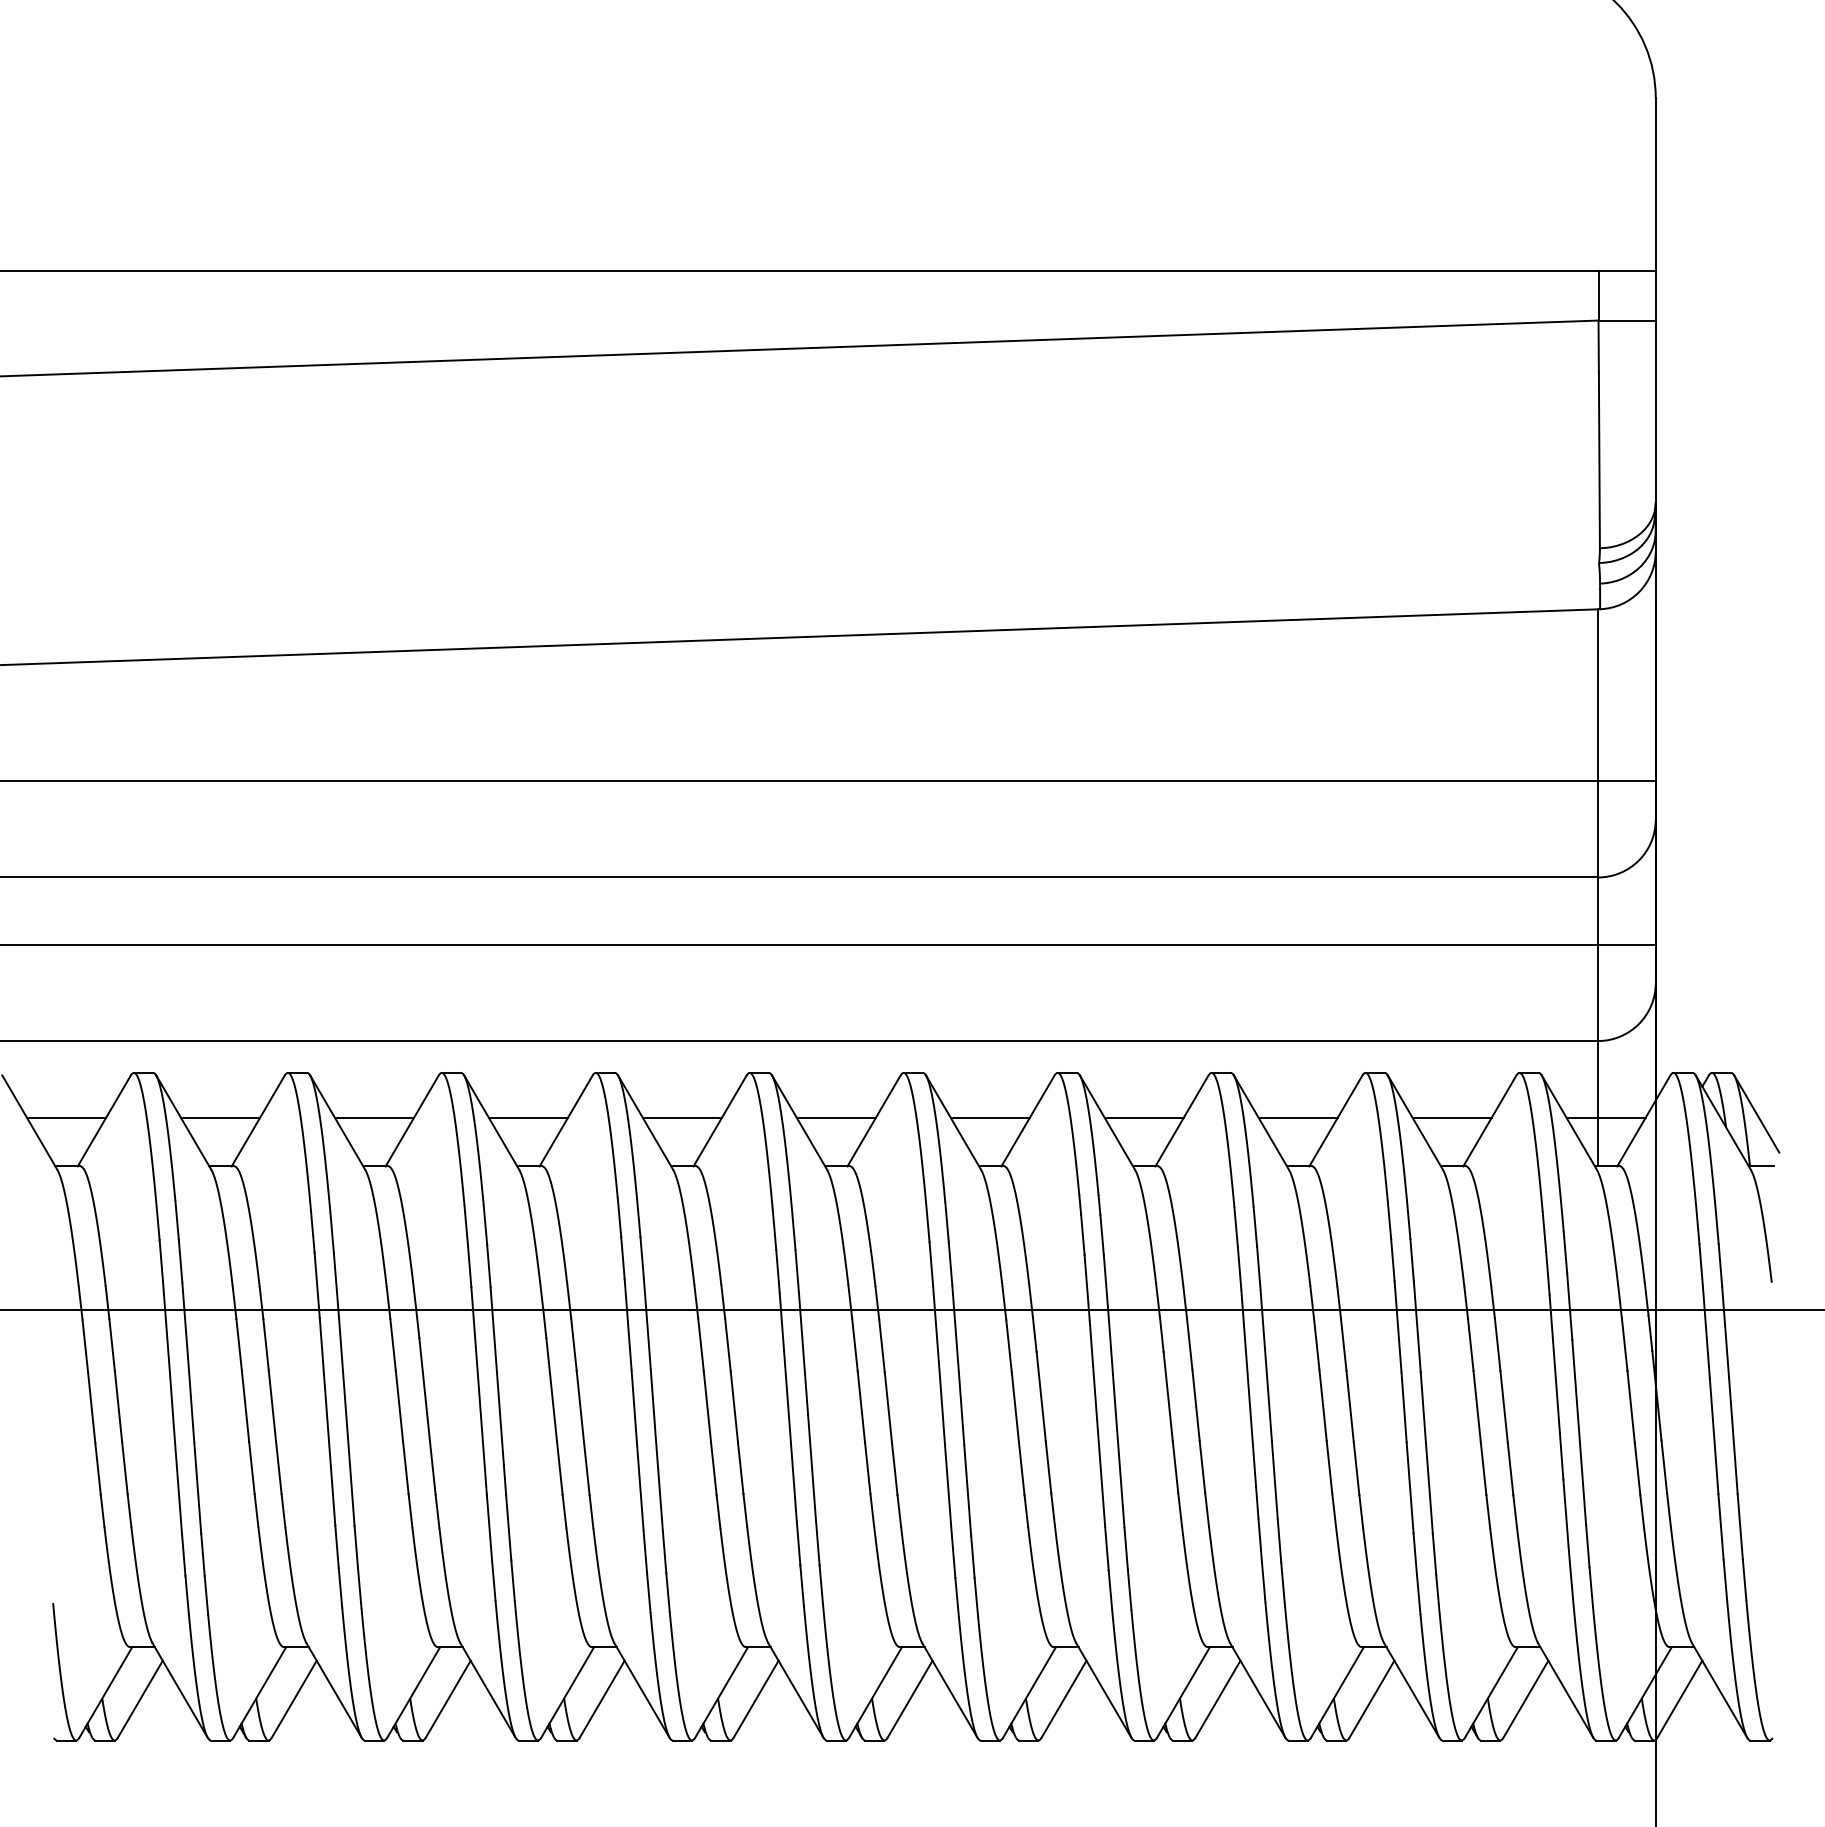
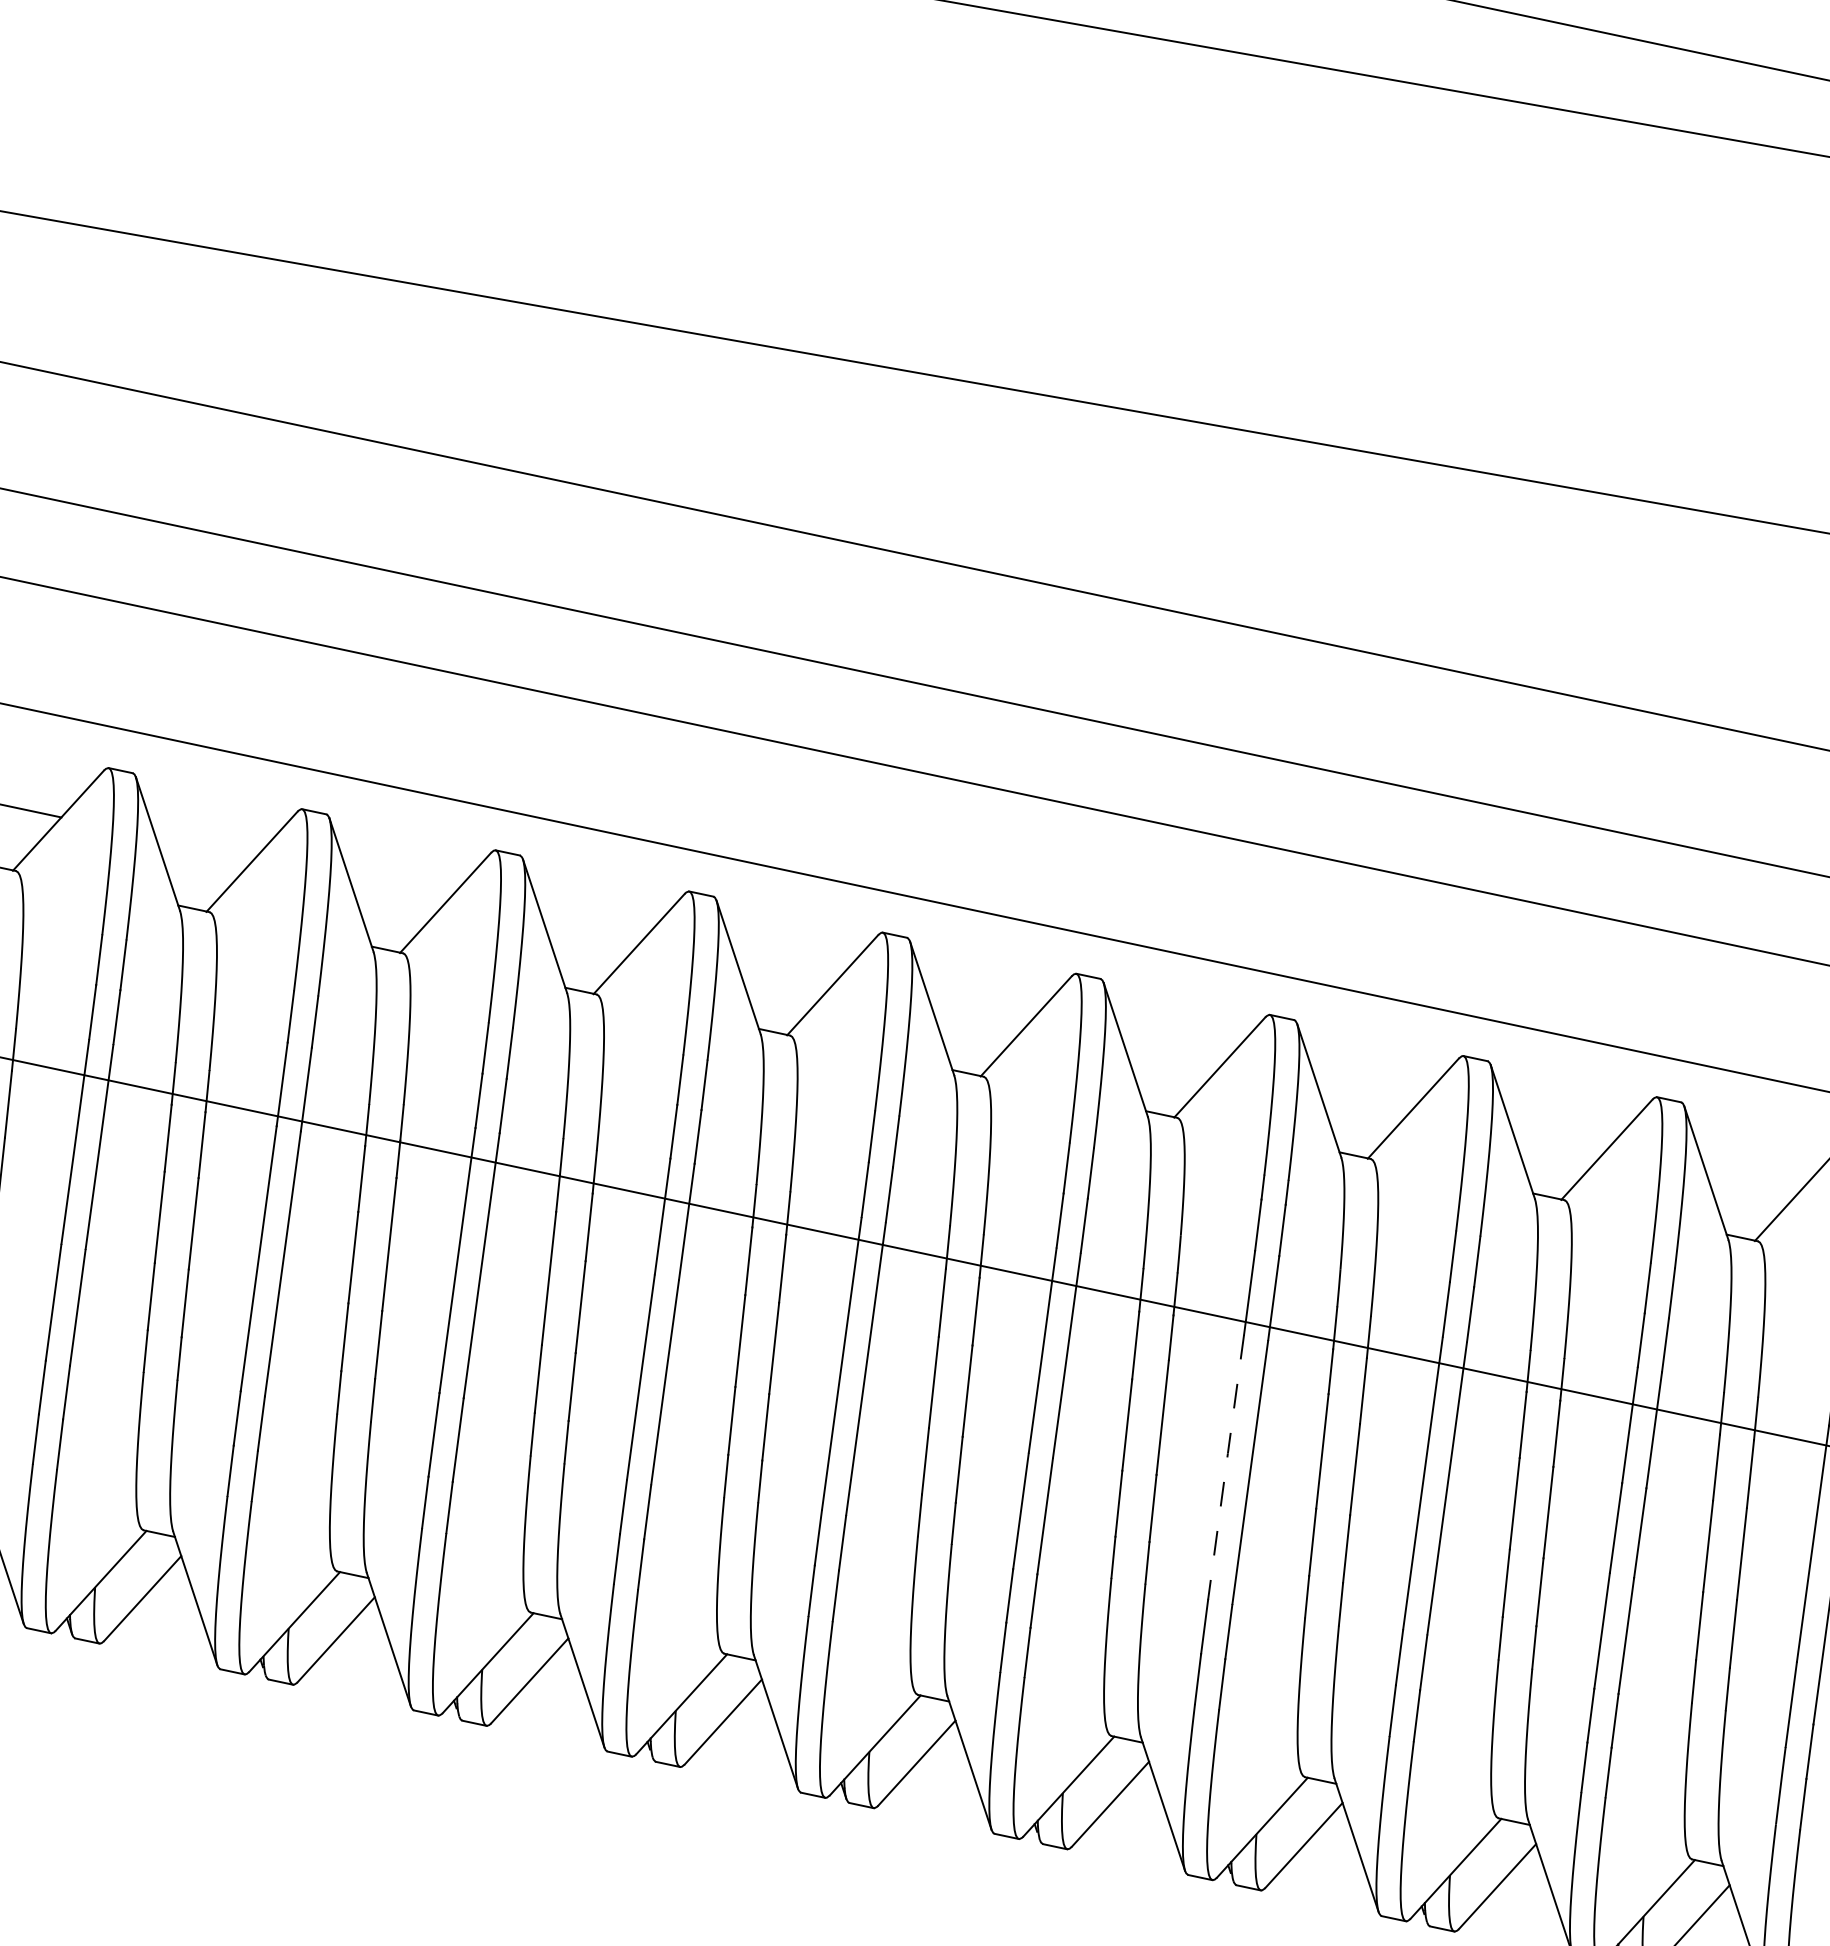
line: (220, 1118) -> (205, 848), removed
line: (374, 1118) -> (398, 889), removed
line: (527, 1118) -> (591, 930), removed
line: (681, 1118) -> (784, 971), removed
line: (835, 1118) -> (978, 1012), removed
line: (989, 1118) -> (1172, 1054), removed
line: (1143, 1118) -> (1365, 1095), removed
line: (1297, 1118) -> (1559, 1136), removed
line: (1451, 1118) -> (1752, 1177), removed
line: (1097, 1423) -> (1226, 1466), solid -> dashed

